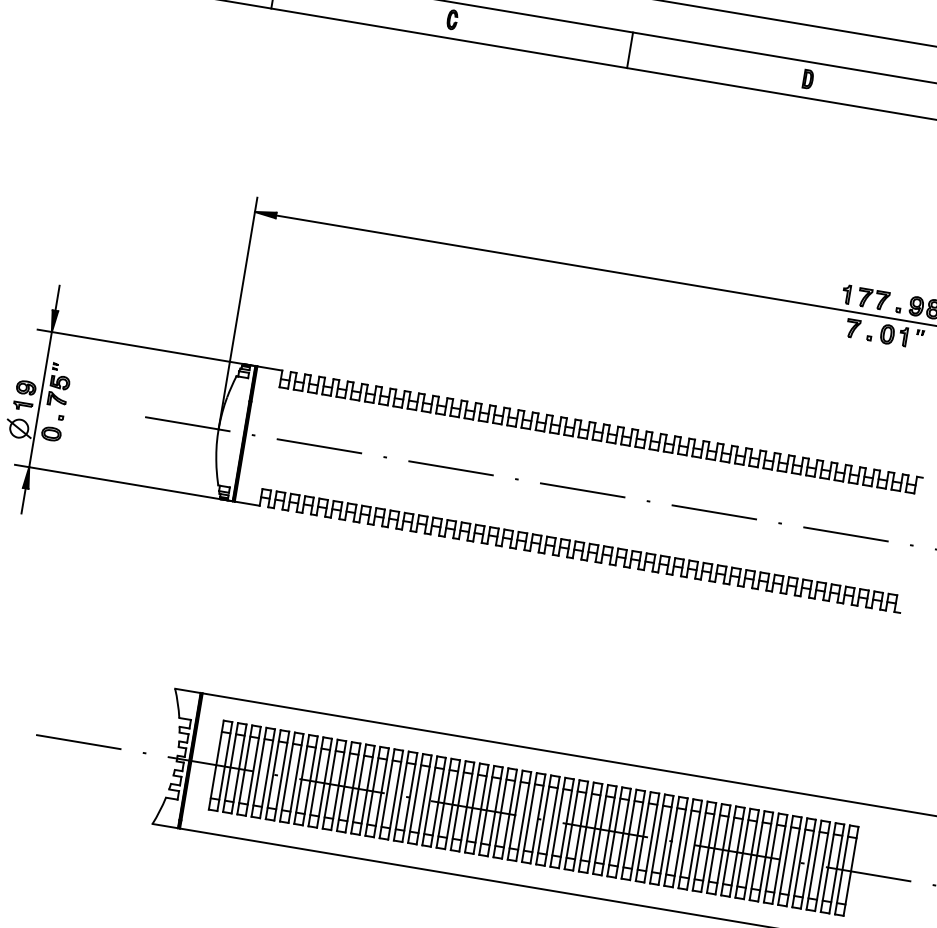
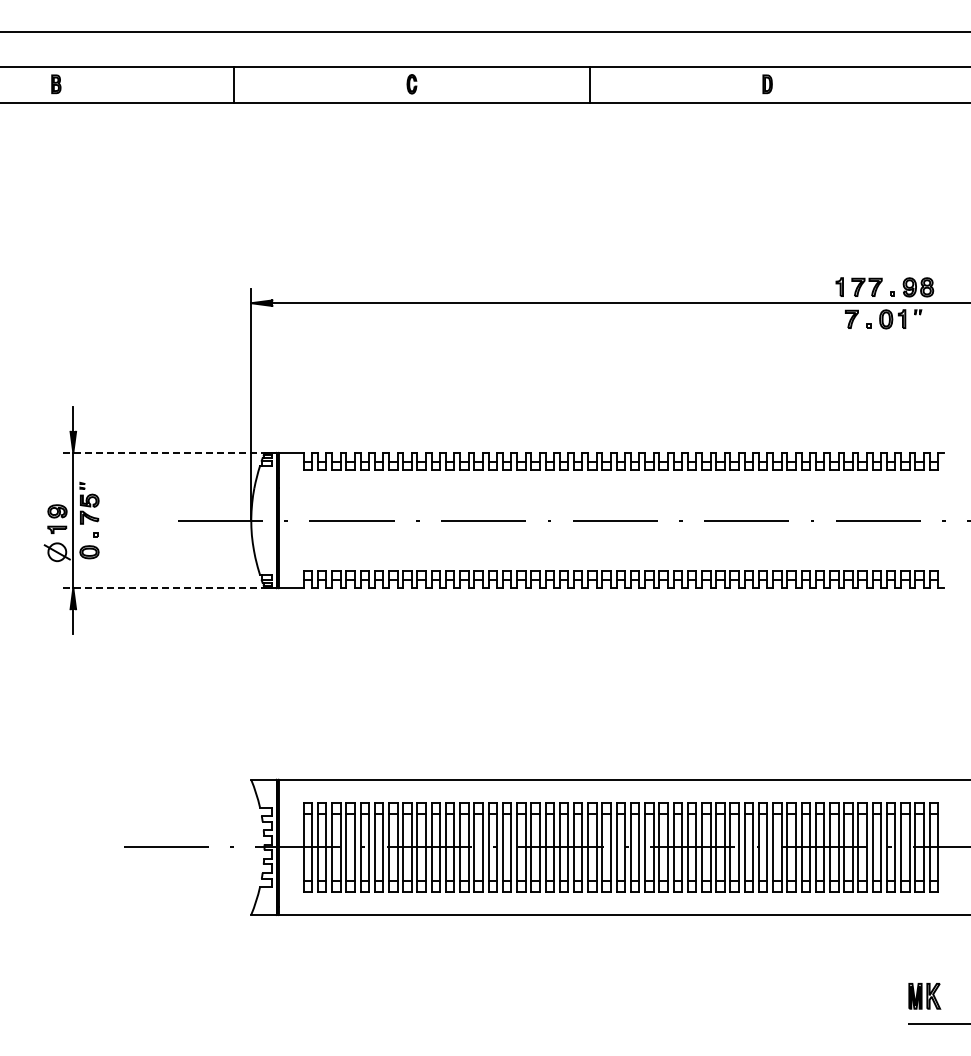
line: (147, 348) -> (168, 453), solid -> dashed
line: (124, 483) -> (168, 588), solid -> dashed

